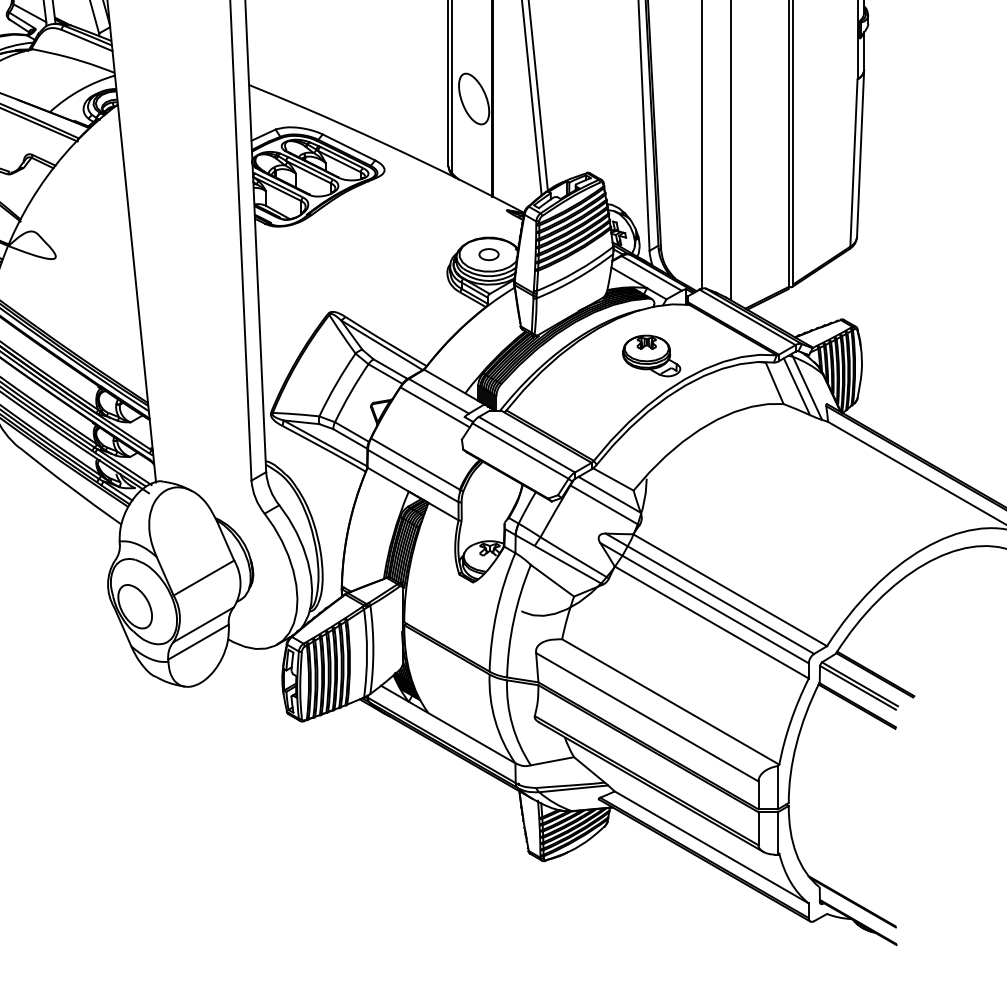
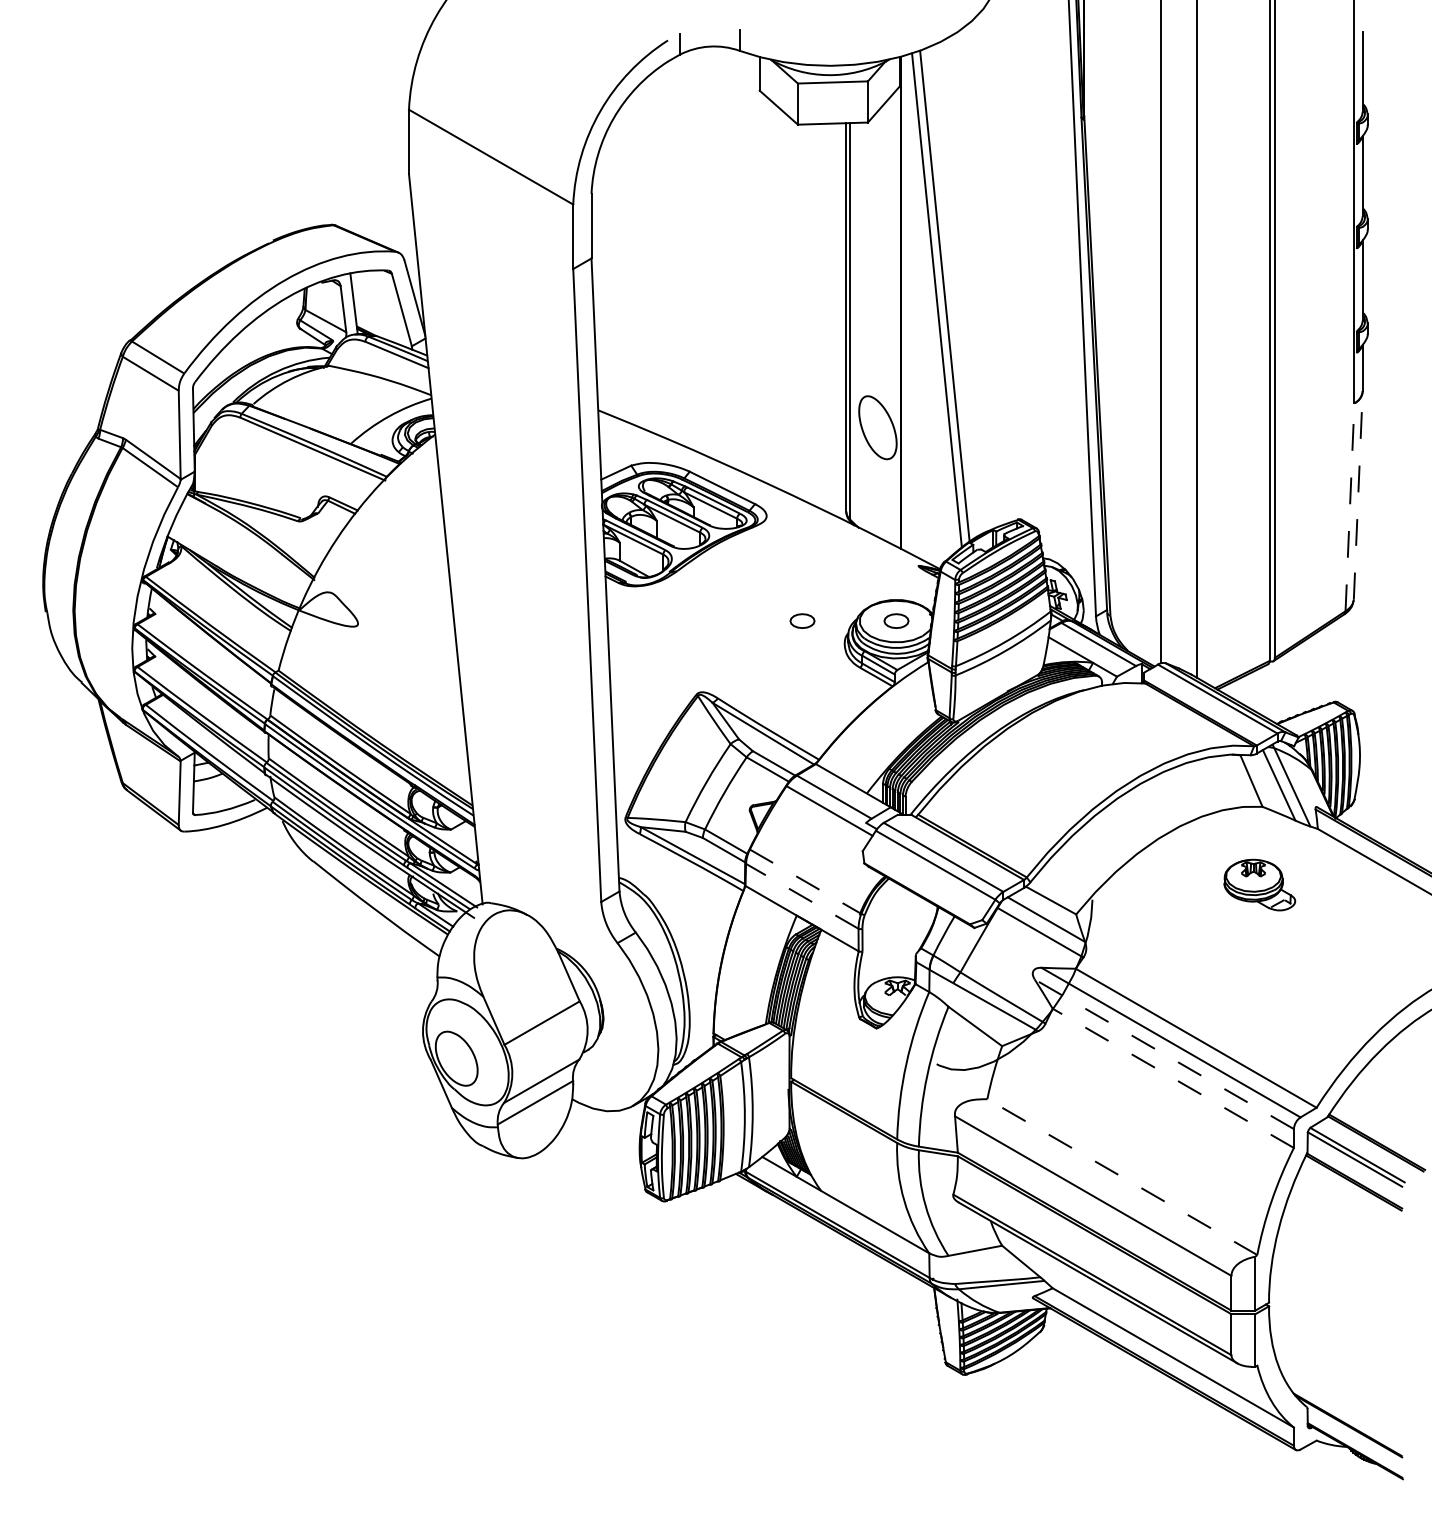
line: (860, 153) -> (1358, 495), solid -> dashed
line: (854, 162) -> (1350, 506), solid -> dashed
part: (413, 254) -> (802, 620), added
part: (651, 355) -> (1259, 884), moved
line: (416, 464) -> (806, 881), solid -> dashed
line: (413, 476) -> (802, 896), solid -> dashed
line: (704, 603) -> (1164, 1054), solid -> dashed
line: (711, 622) -> (1172, 1078), solid -> dashed
line: (670, 702) -> (1122, 1177), solid -> dashed

